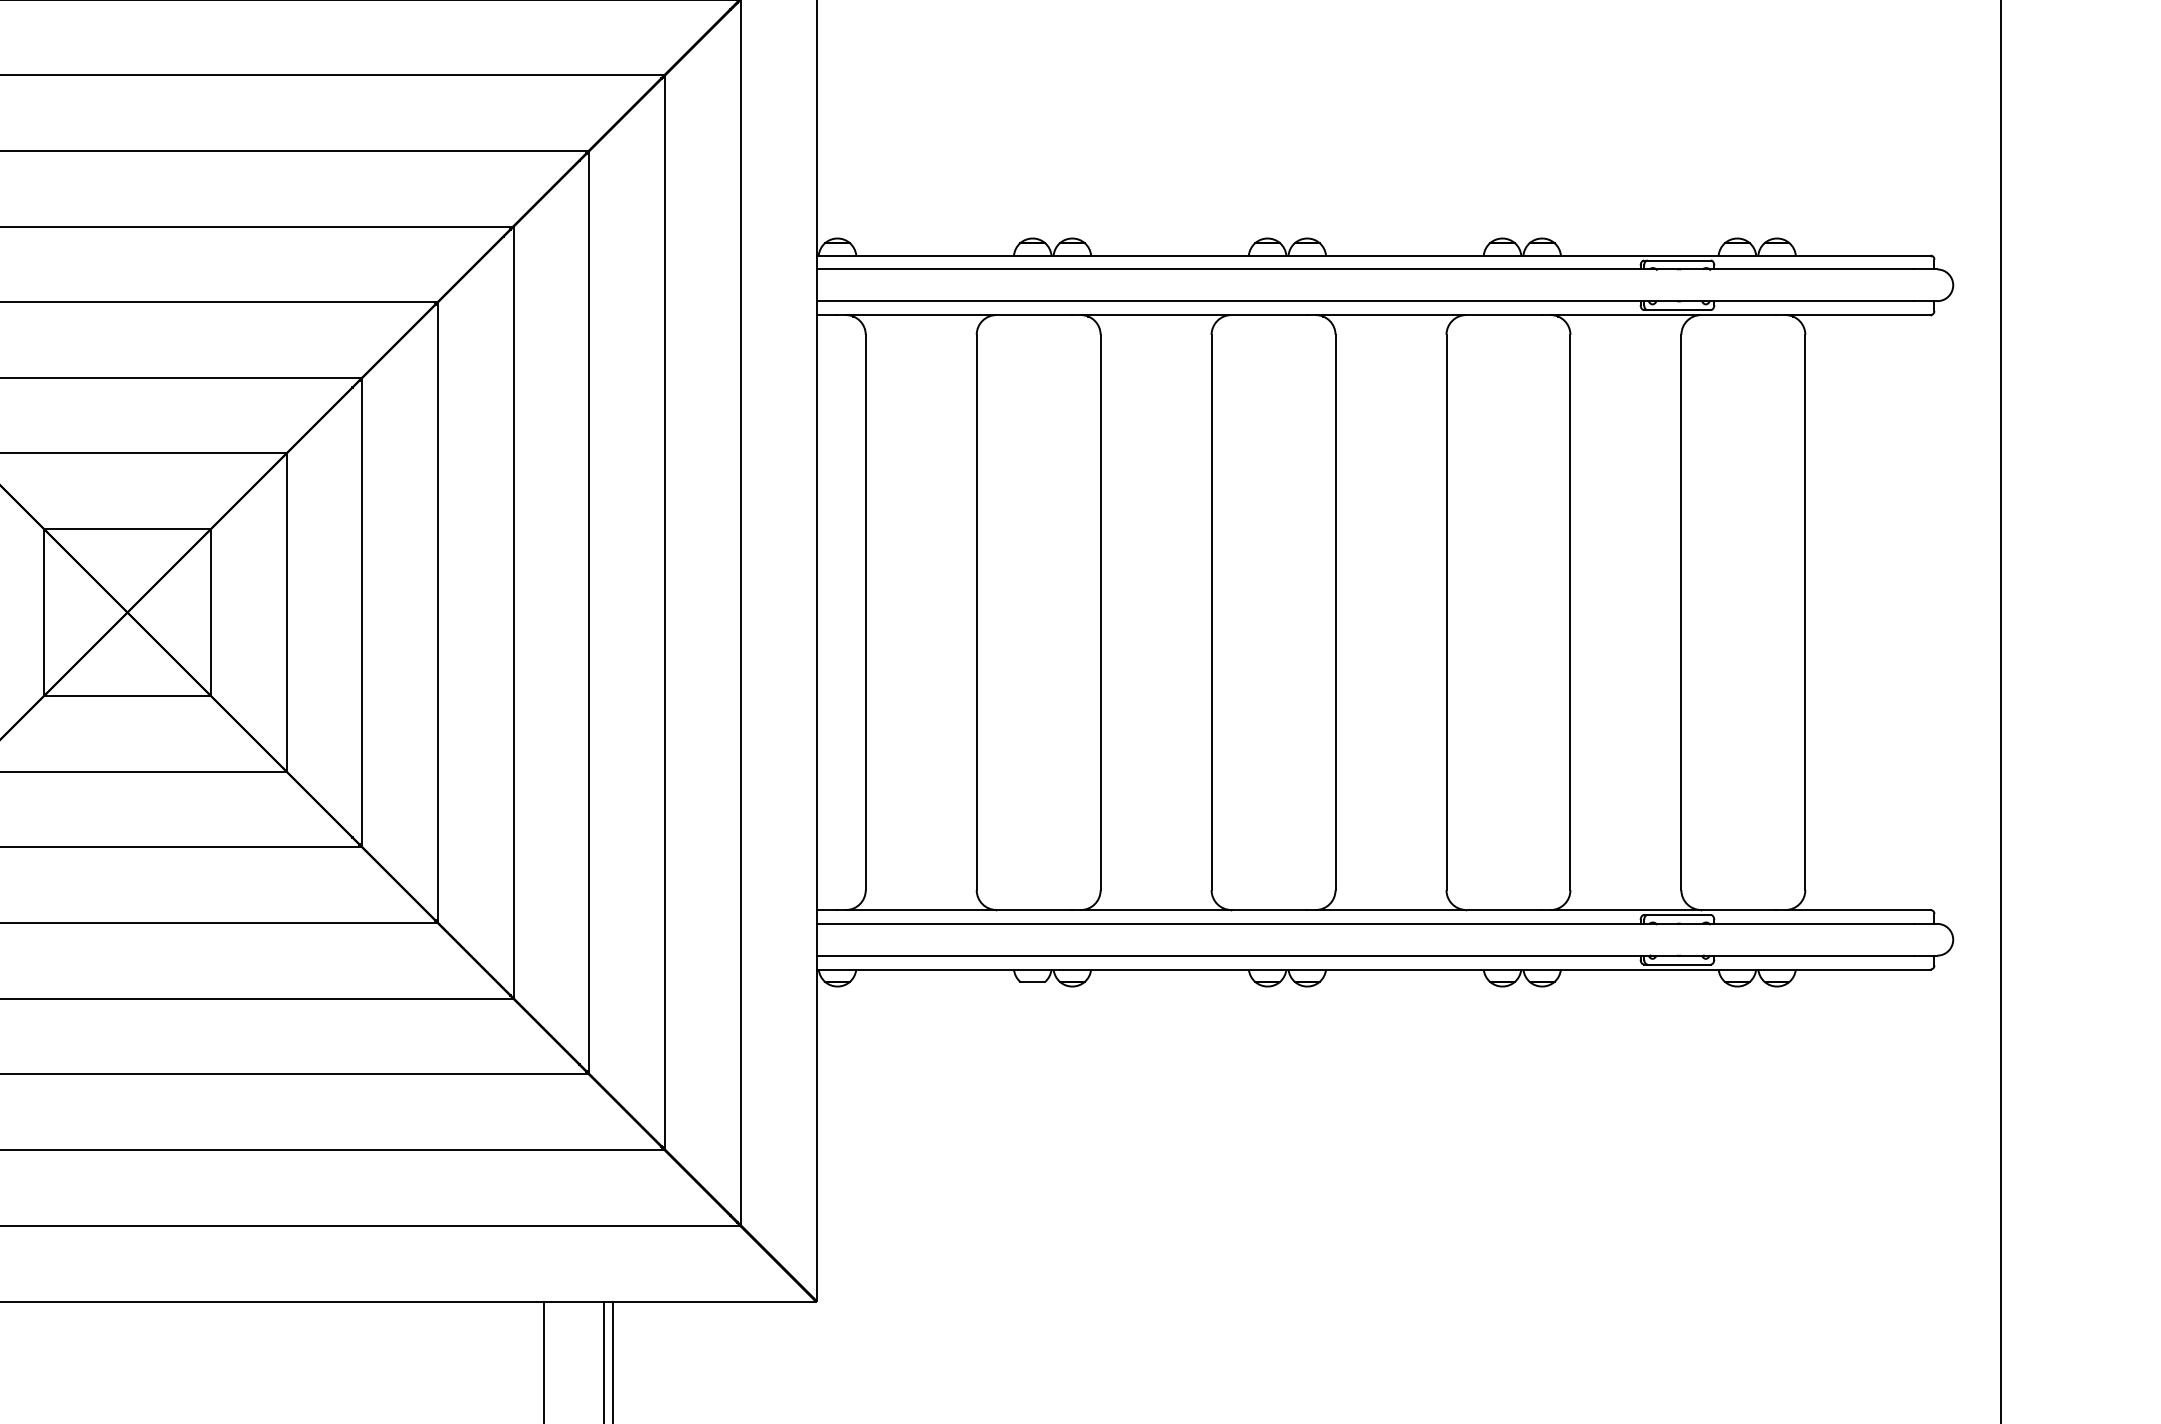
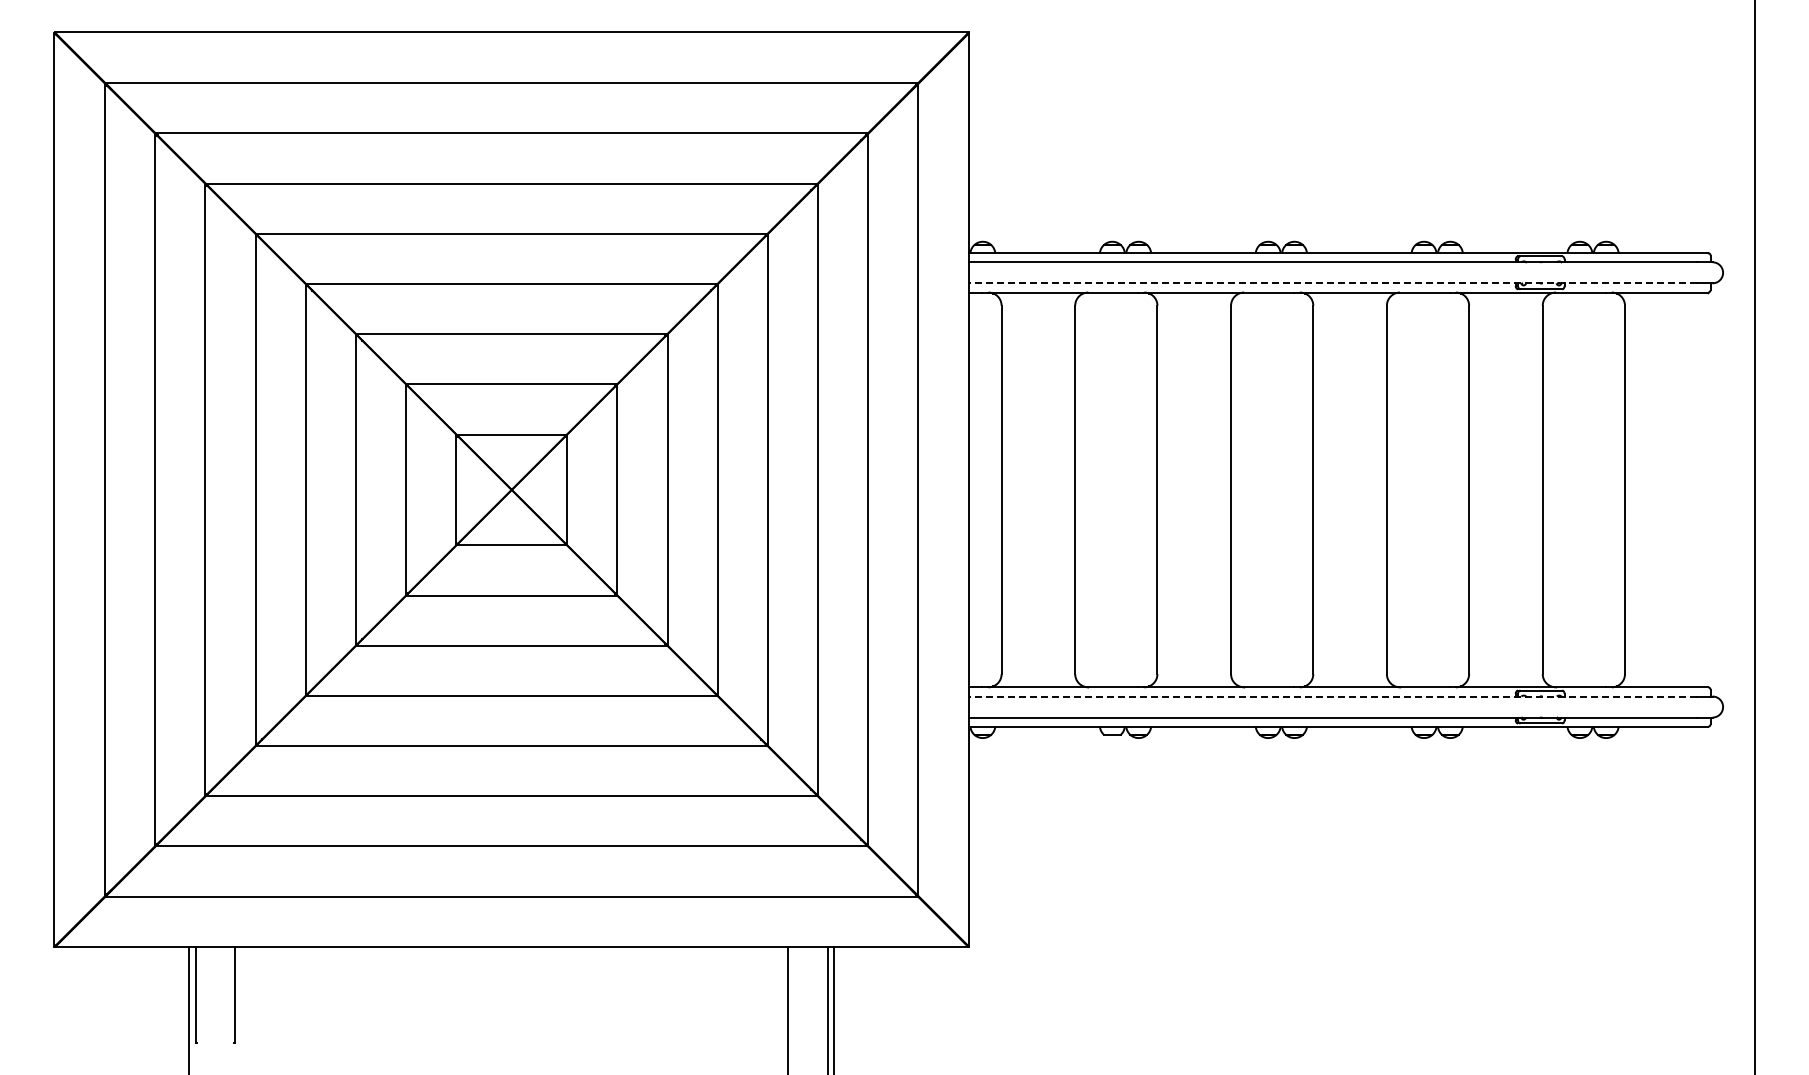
line: (1366, 301) -> (1333, 283), solid -> dashed
line: (1366, 923) -> (1333, 696), solid -> dashed

